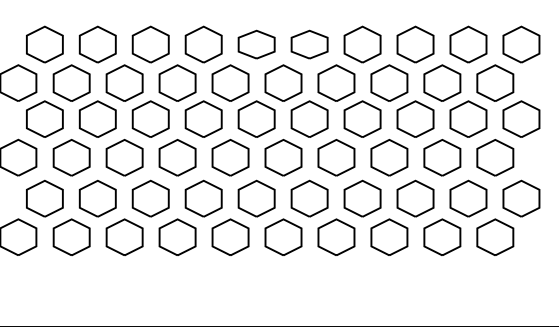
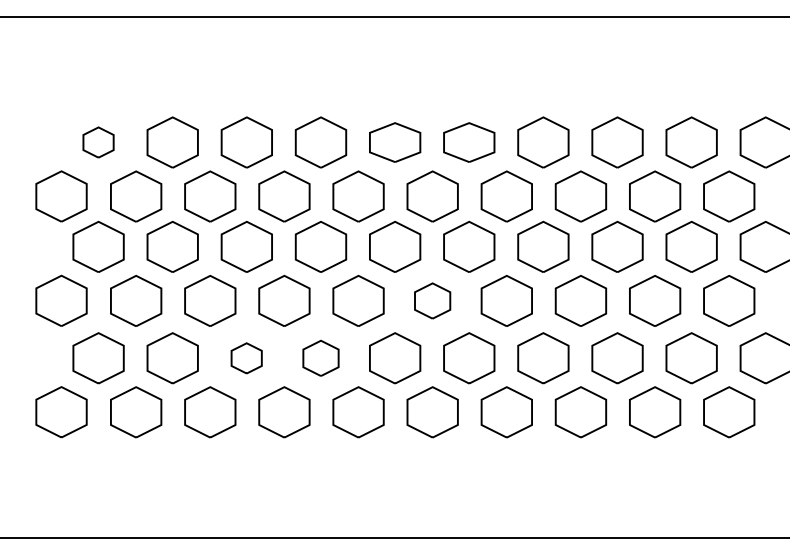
part: (44, 44) -> (98, 142), size x0.6
part: (283, 157) -> (432, 300), size x0.7
part: (150, 198) -> (246, 358), size x0.6
part: (203, 198) -> (320, 358), size x0.7

